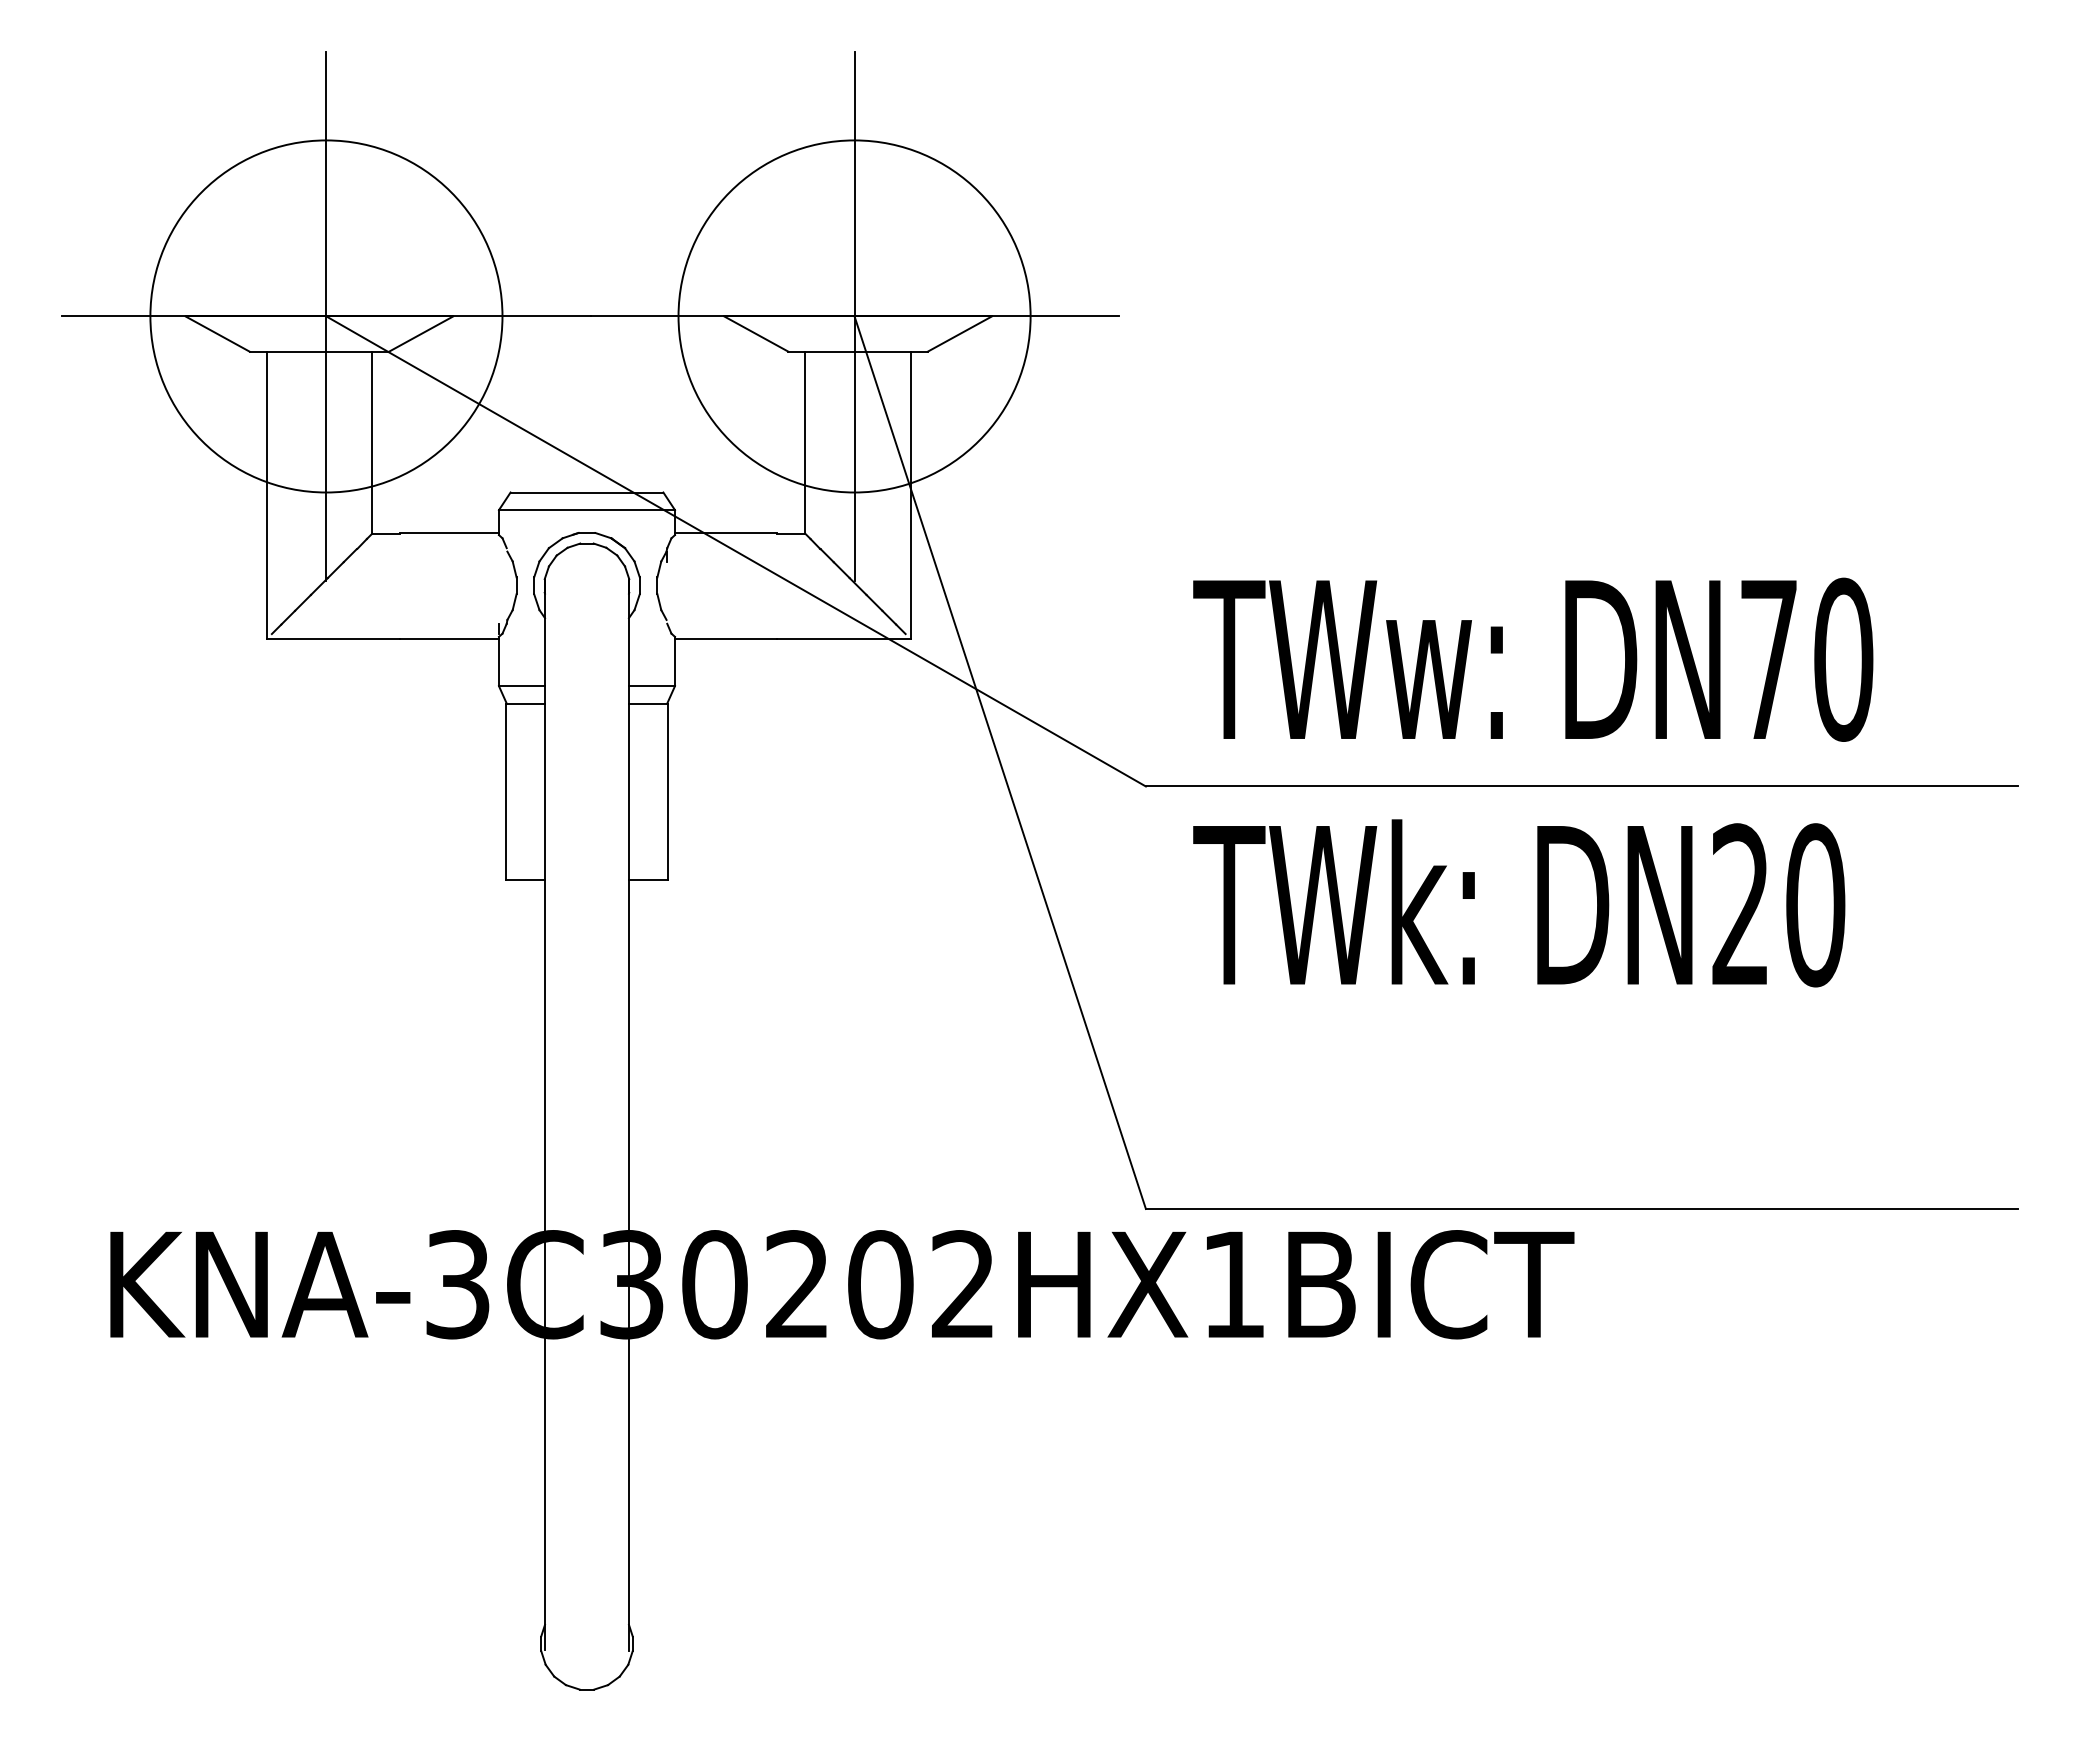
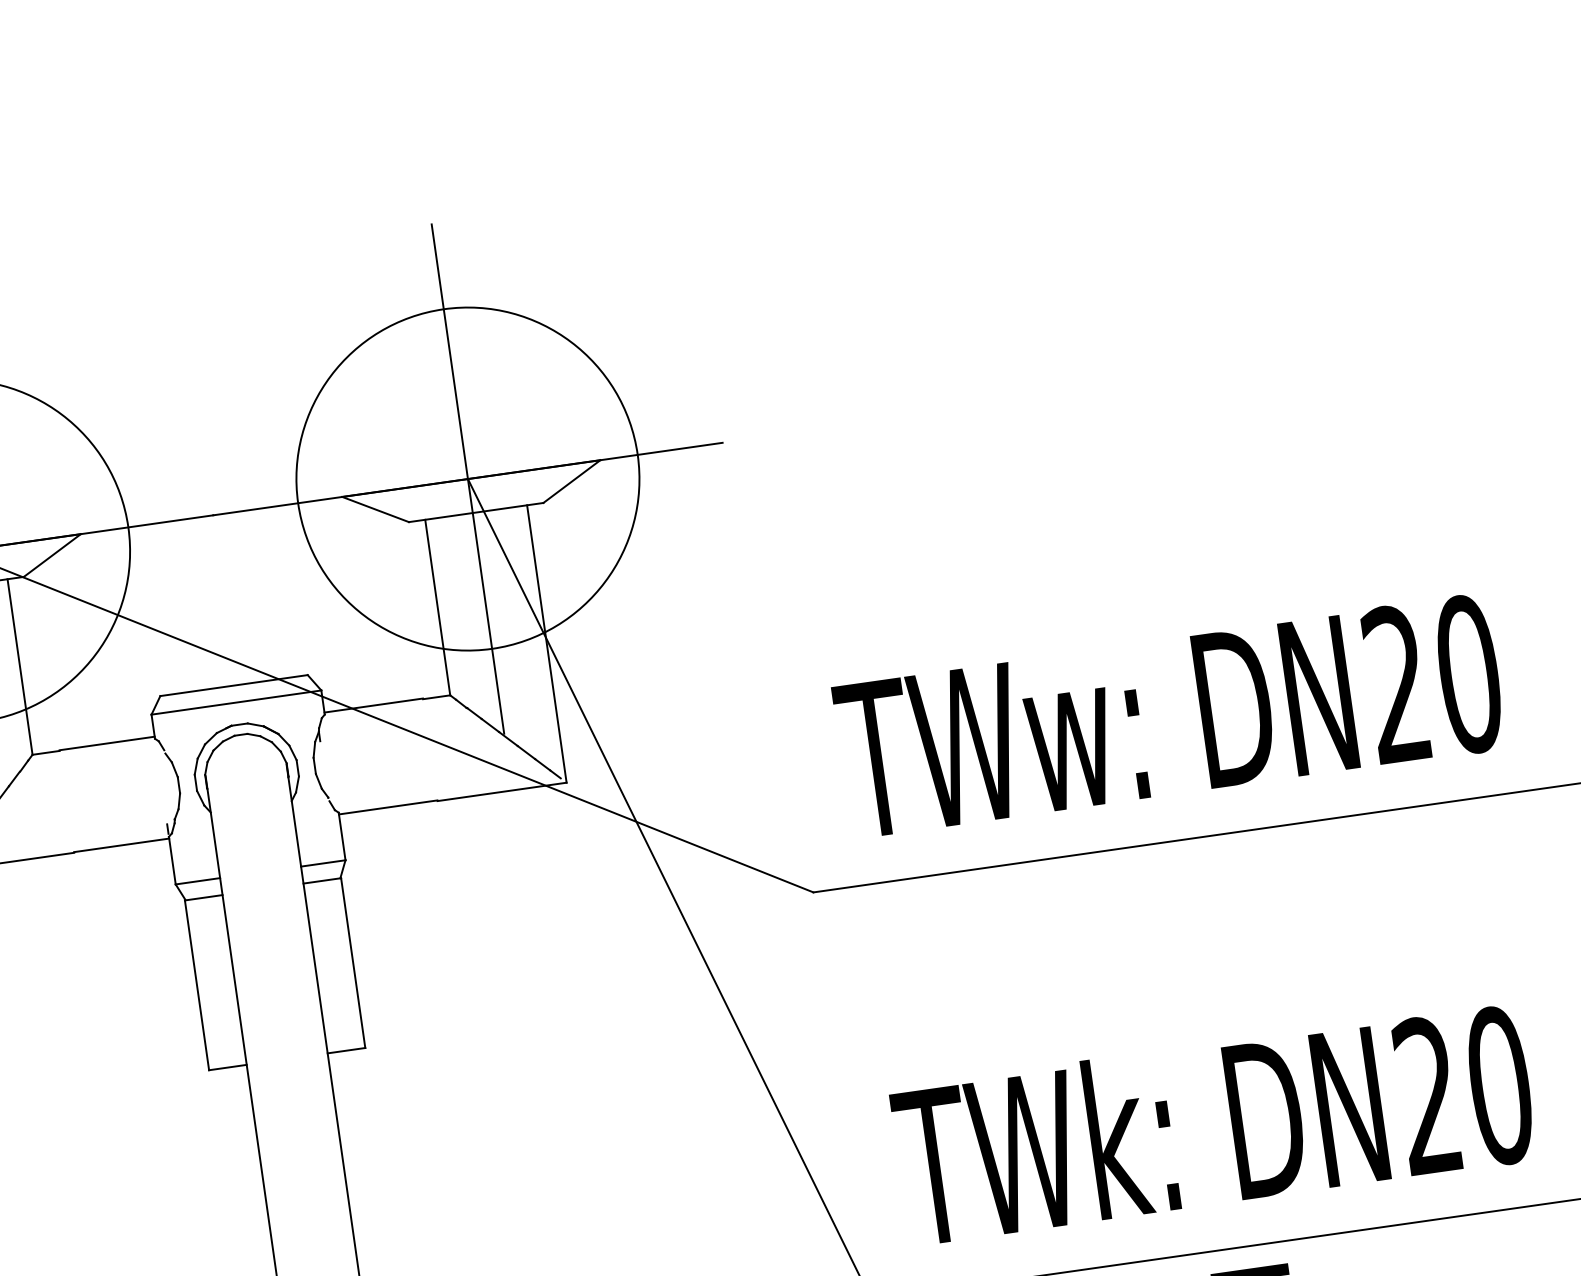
text: (1768, 657) -> (1396, 682), DN70 -> DN20
text: (1519, 903) -> (1214, 1124), moved

